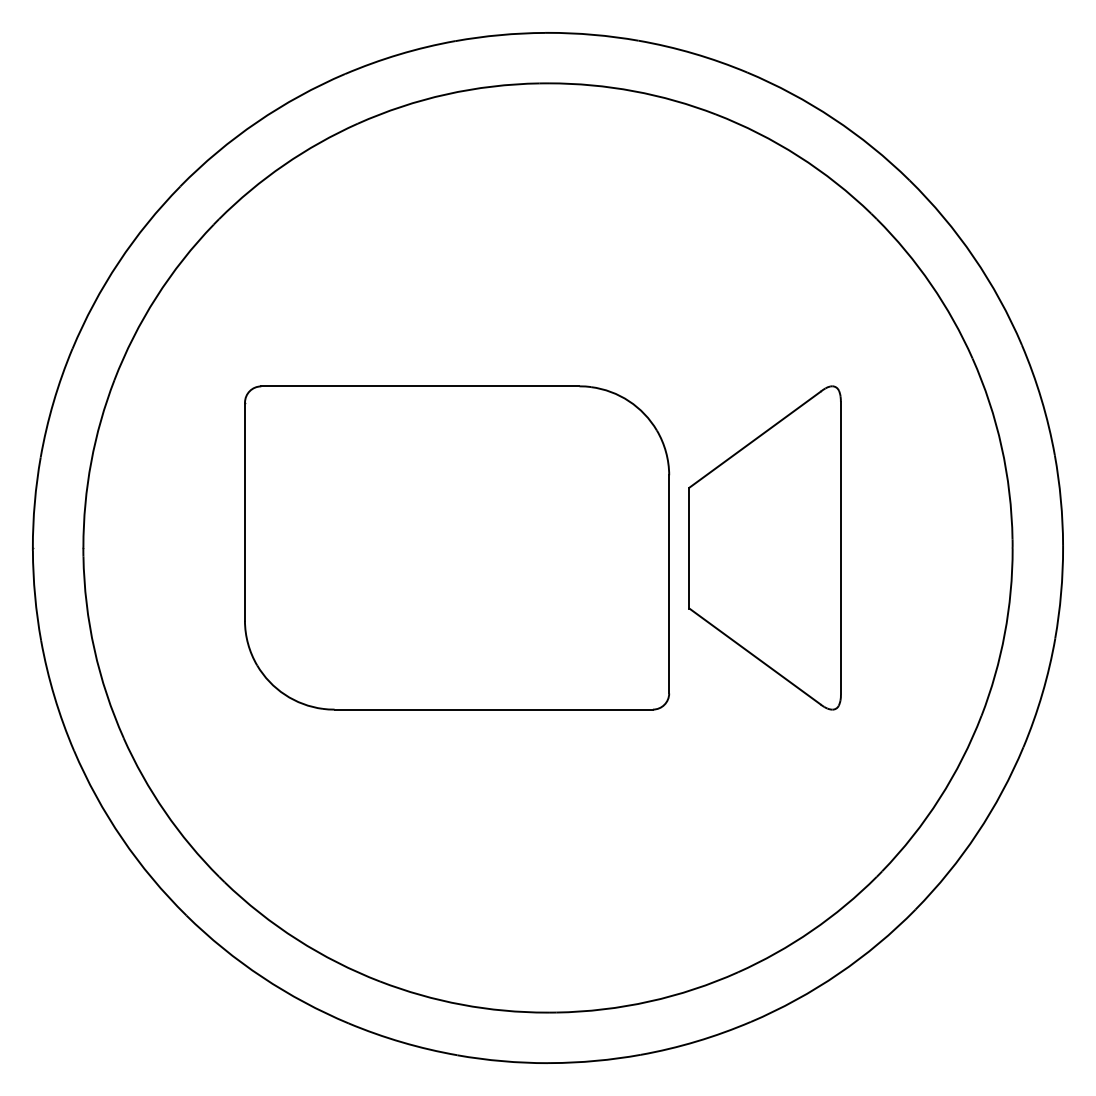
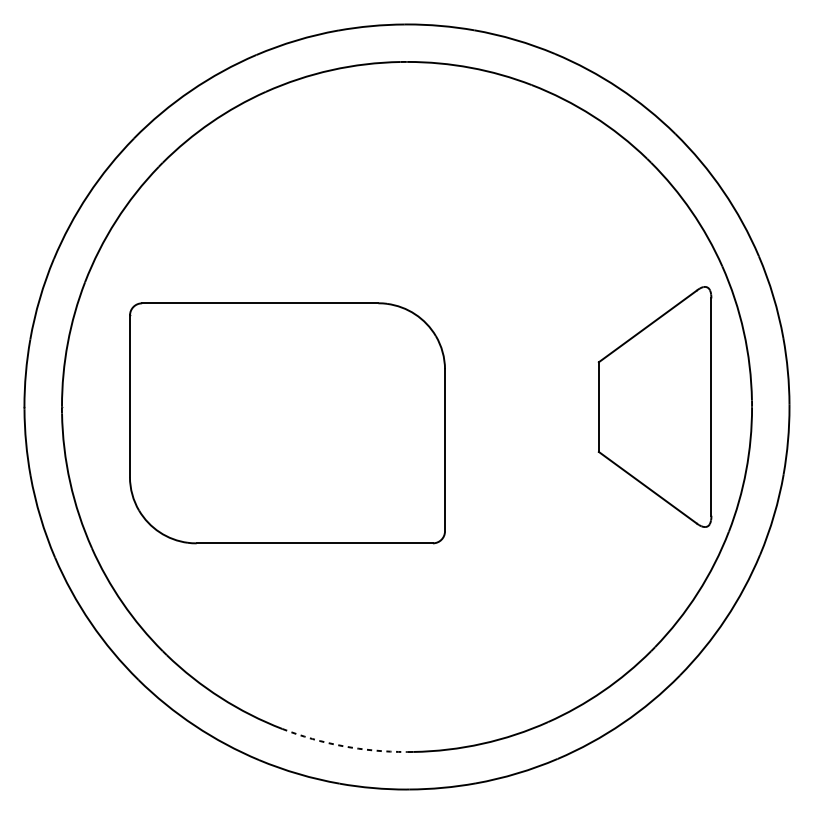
part: (457, 547) -> (287, 422), moved
part: (764, 547) -> (654, 406), moved
arc: (462, 1004) -> (343, 745), solid -> dashed

